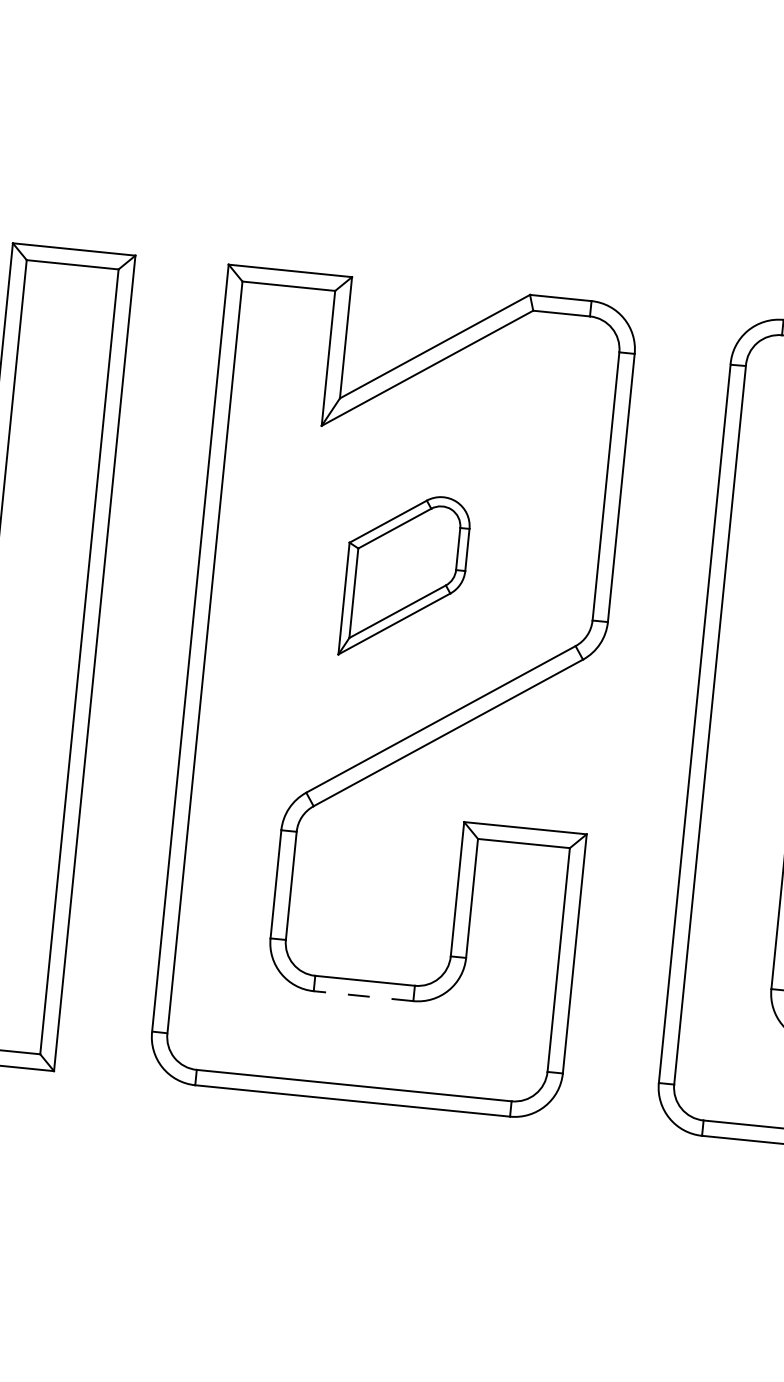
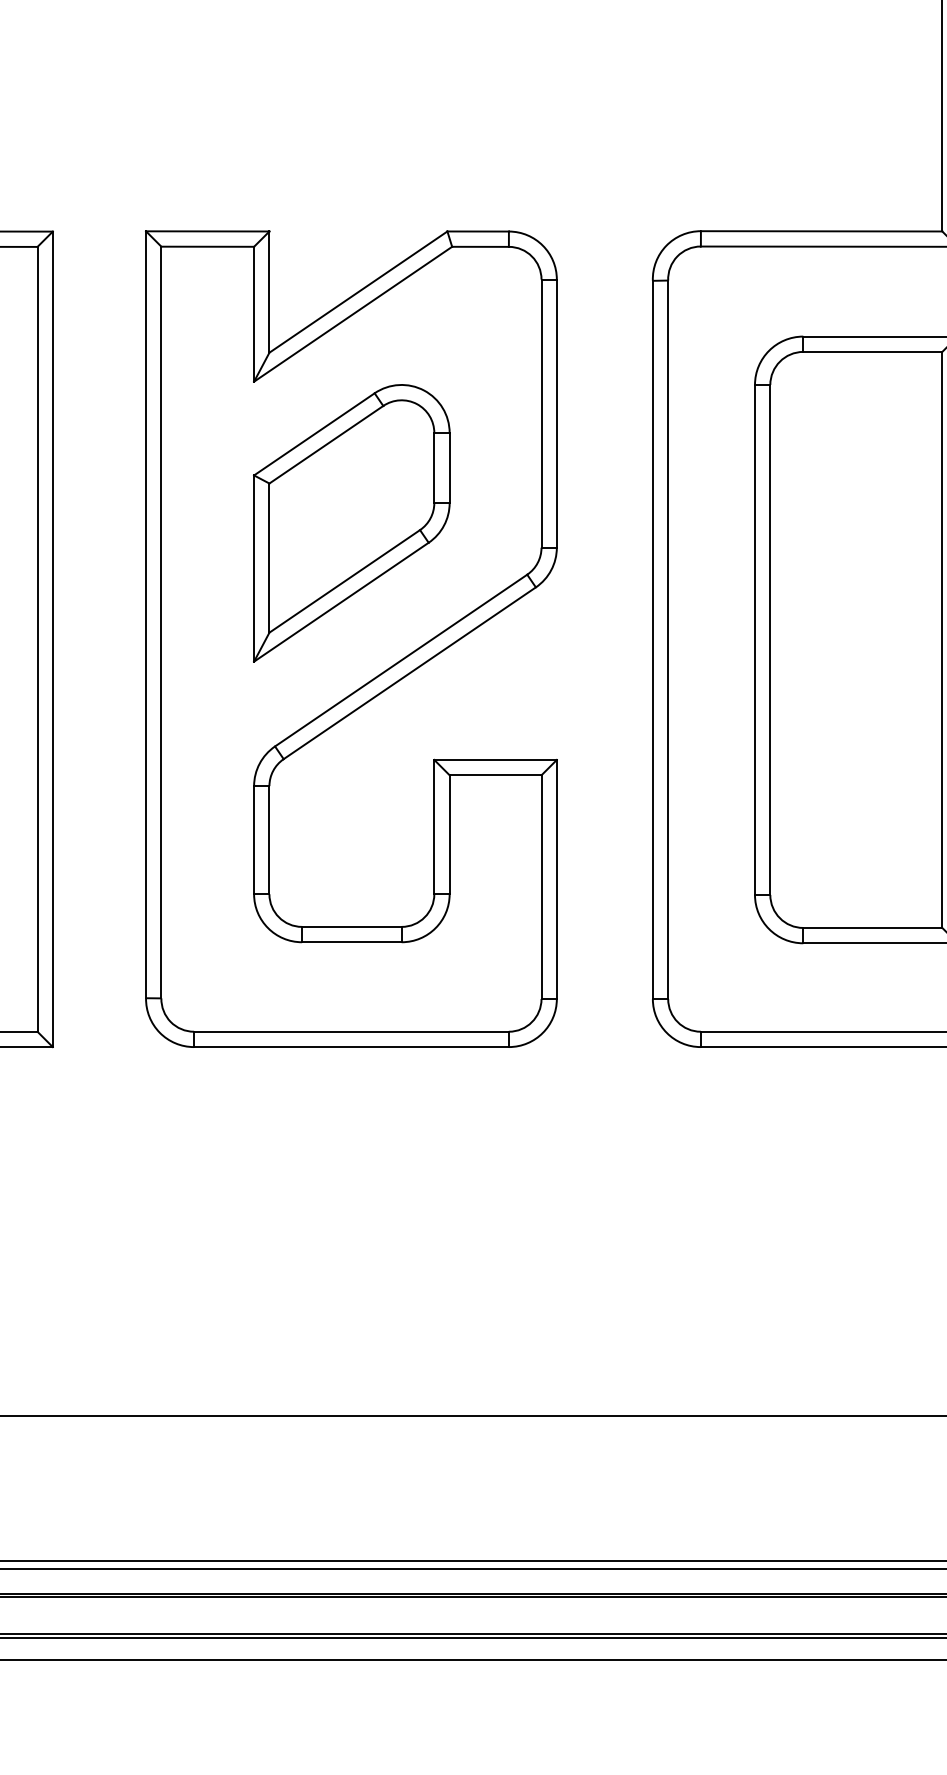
part: (404, 577) -> (351, 523), size x1.67
line: (363, 996) -> (351, 942), dashed -> solid

